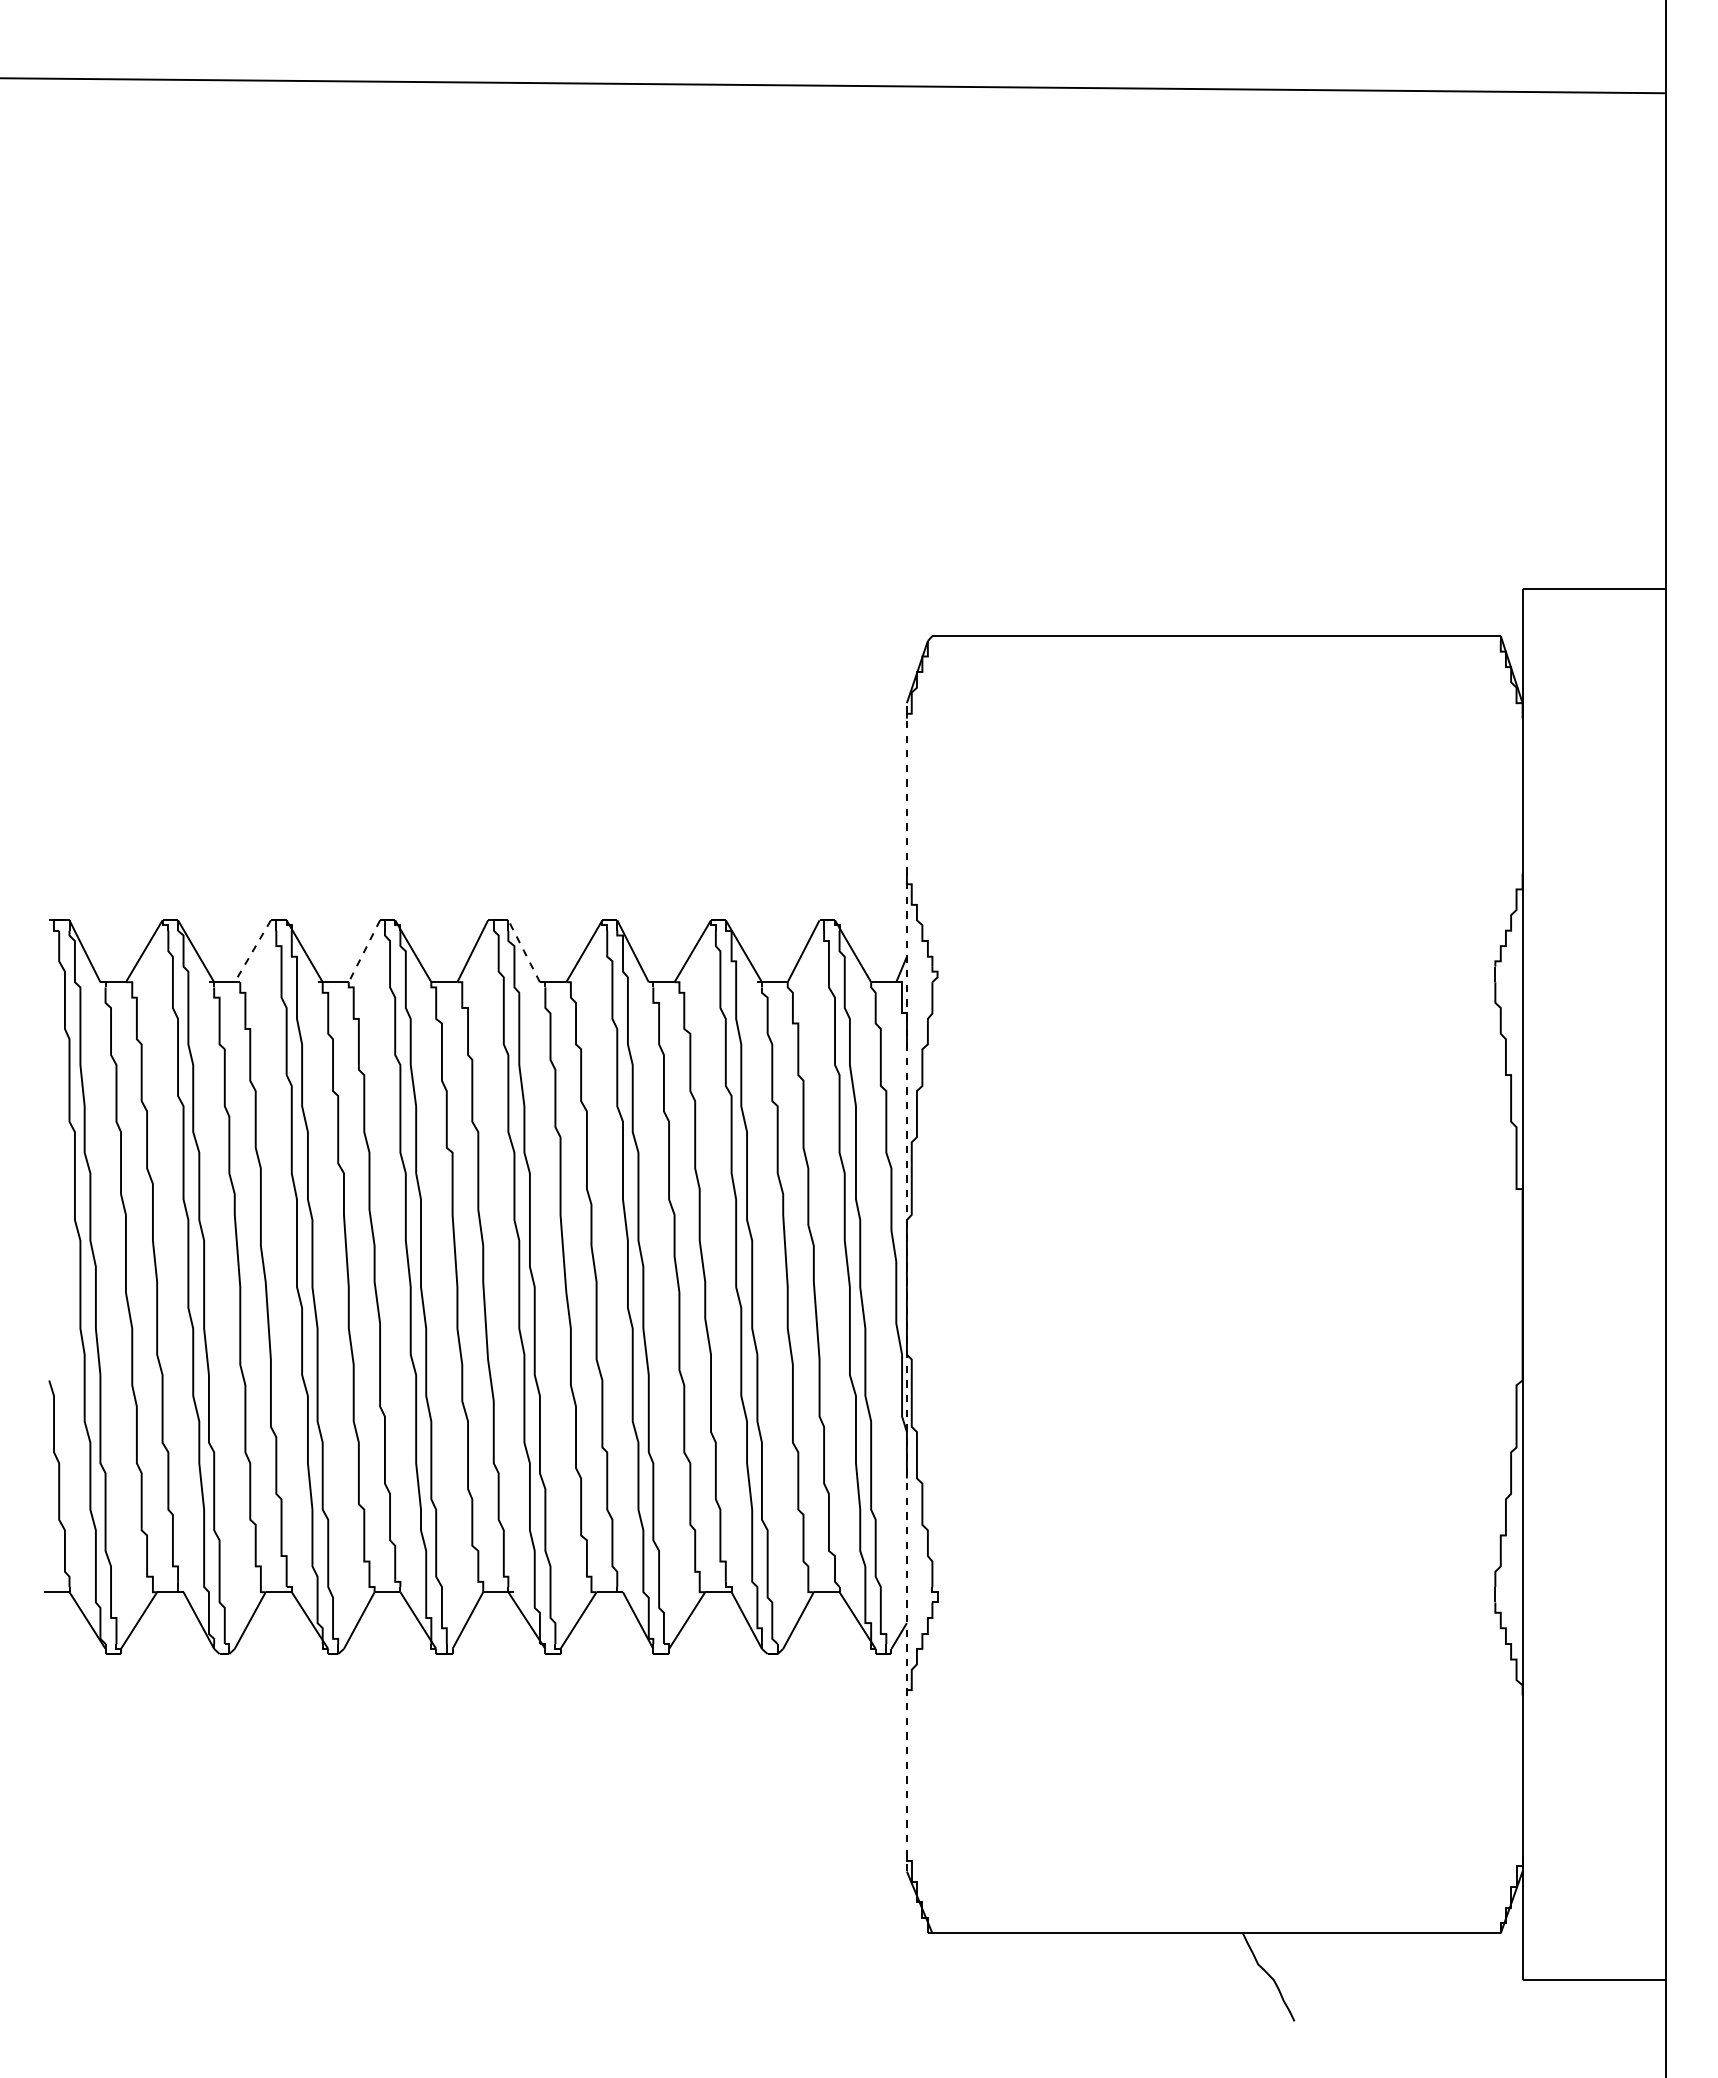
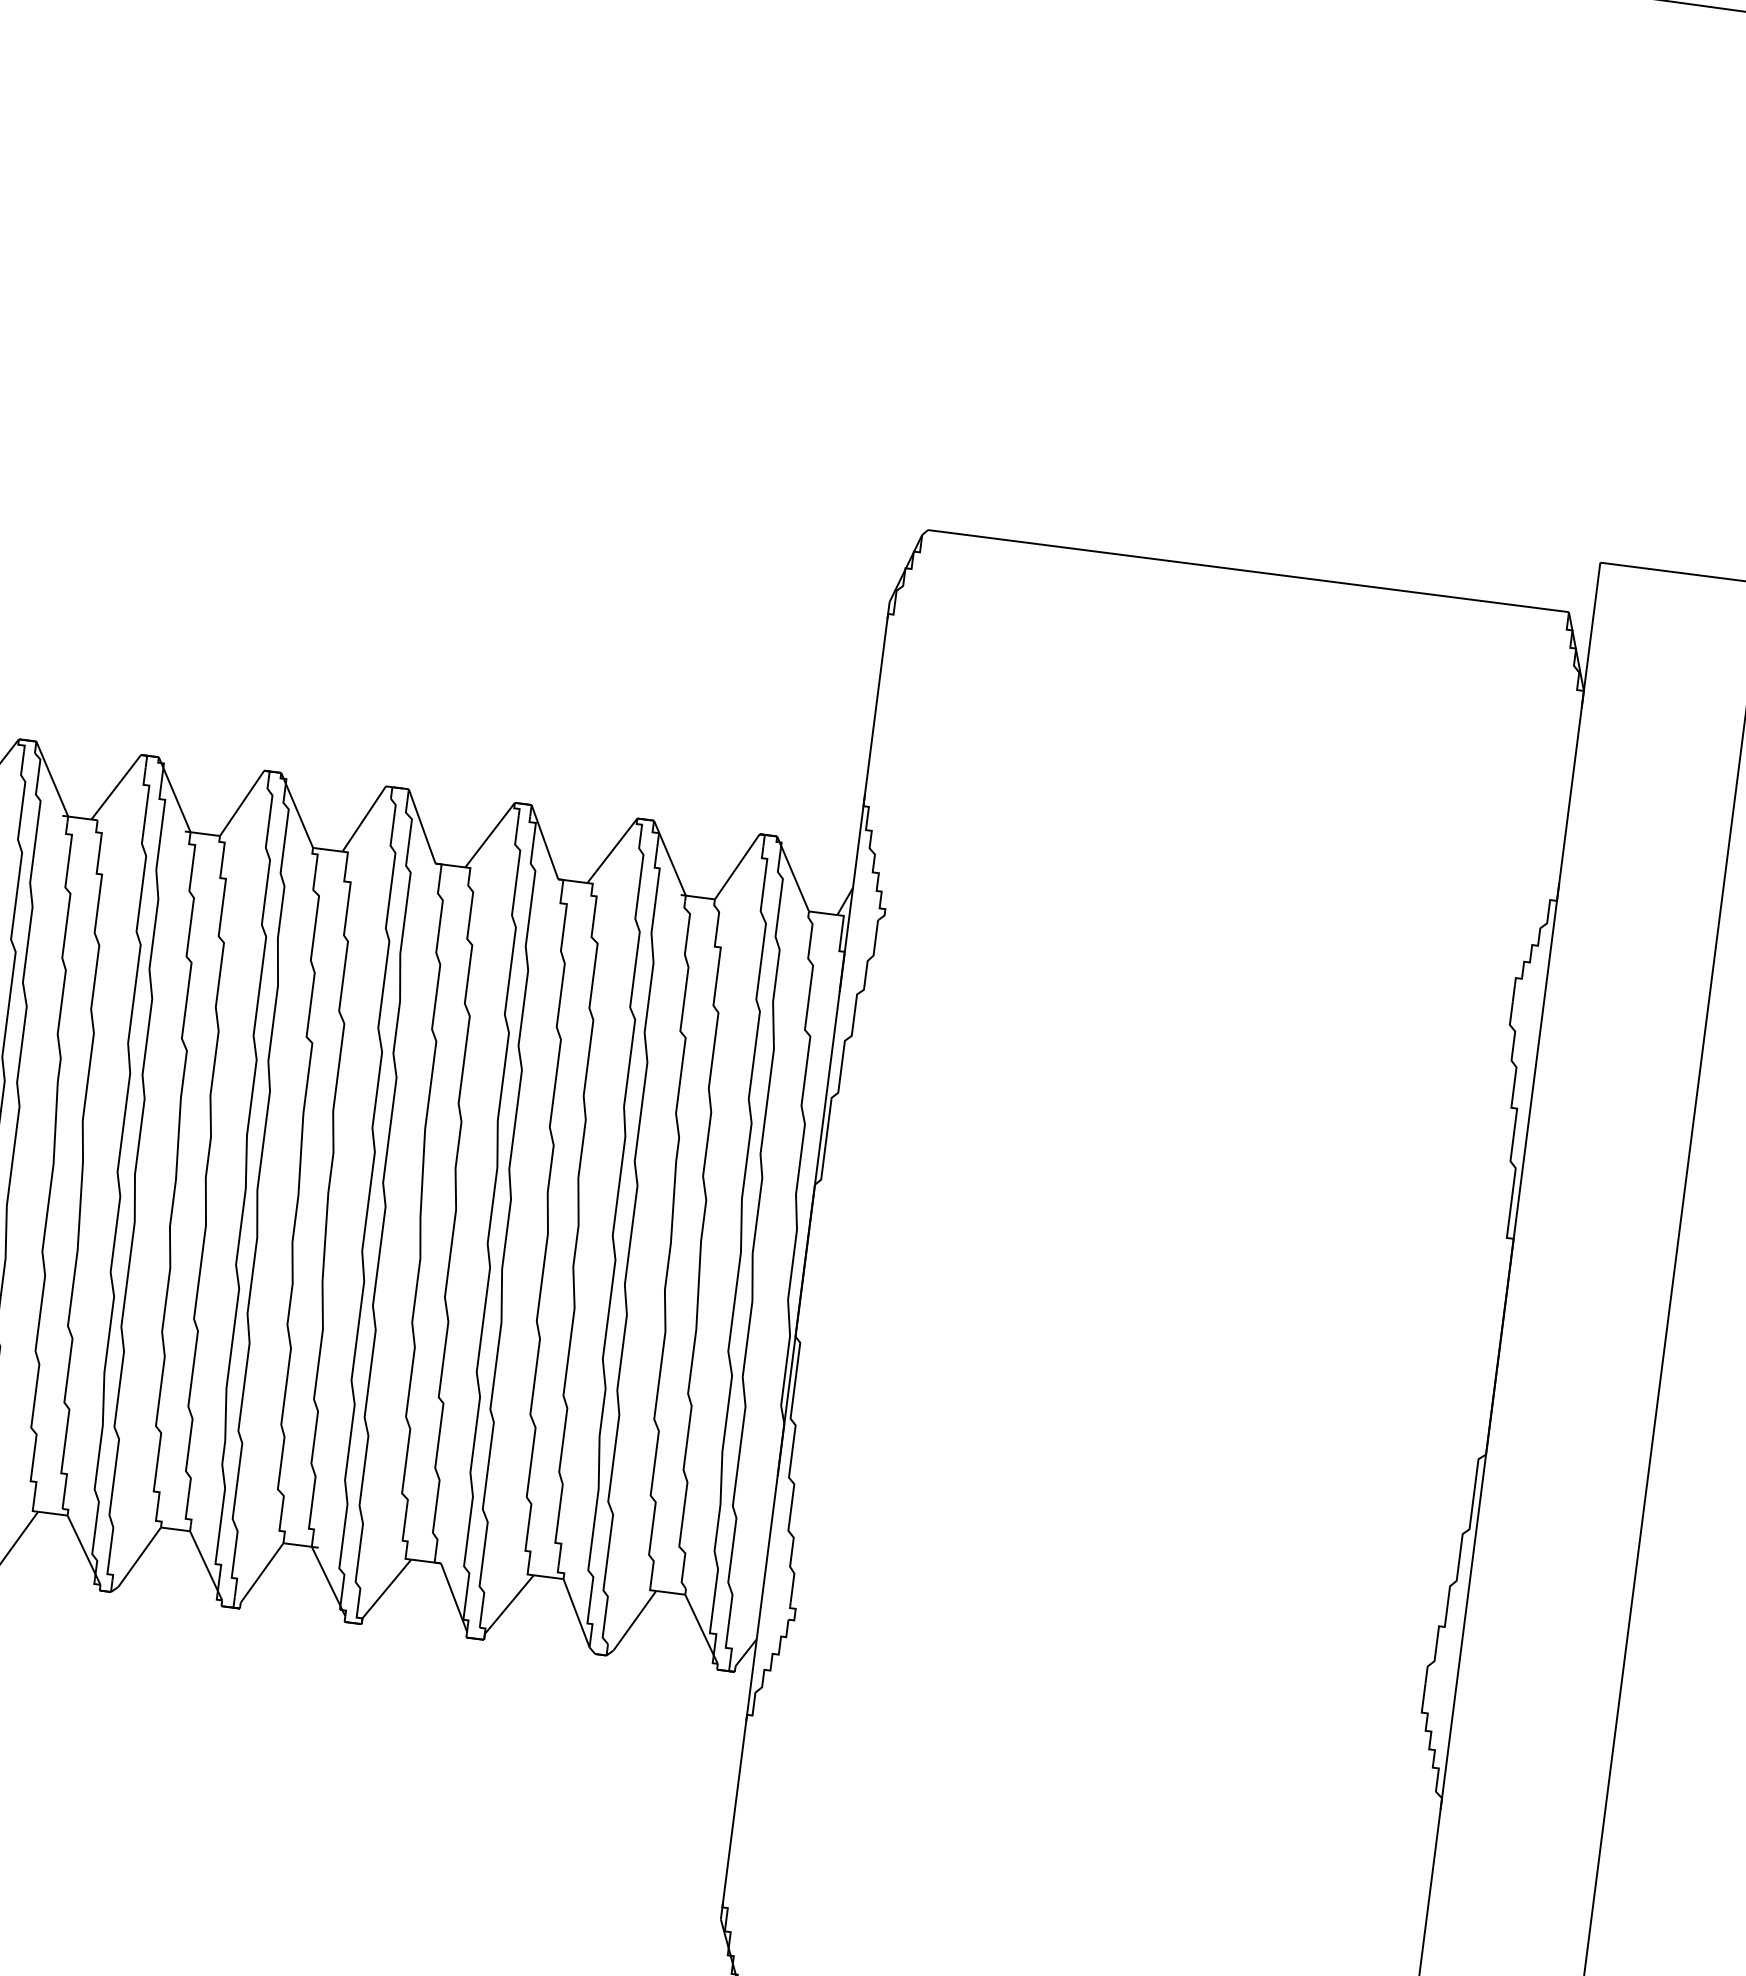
line: (252, 951) -> (115, 787), dashed -> solid
line: (364, 951) -> (242, 803), dashed -> solid
line: (524, 951) -> (422, 826), dashed -> solid
line: (906, 1286) -> (804, 1259), dashed -> solid

